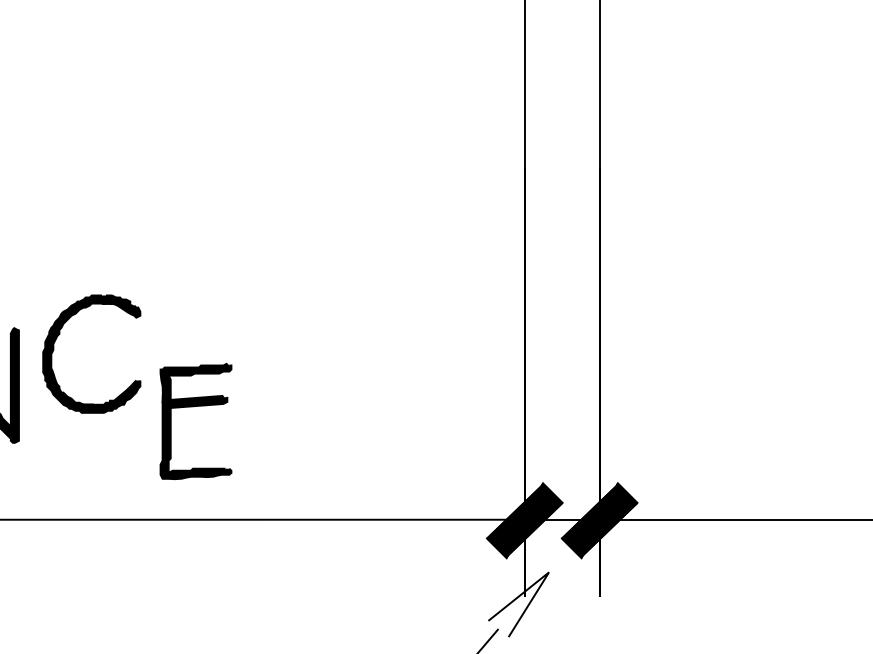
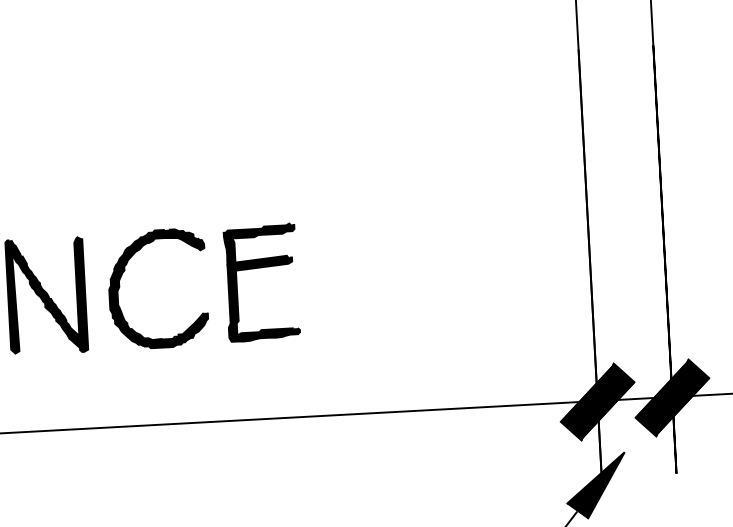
part: (60, 334) -> (125, 271), moved
part: (193, 407) -> (258, 268), moved
fill: (518, 604) -> (595, 486), added

